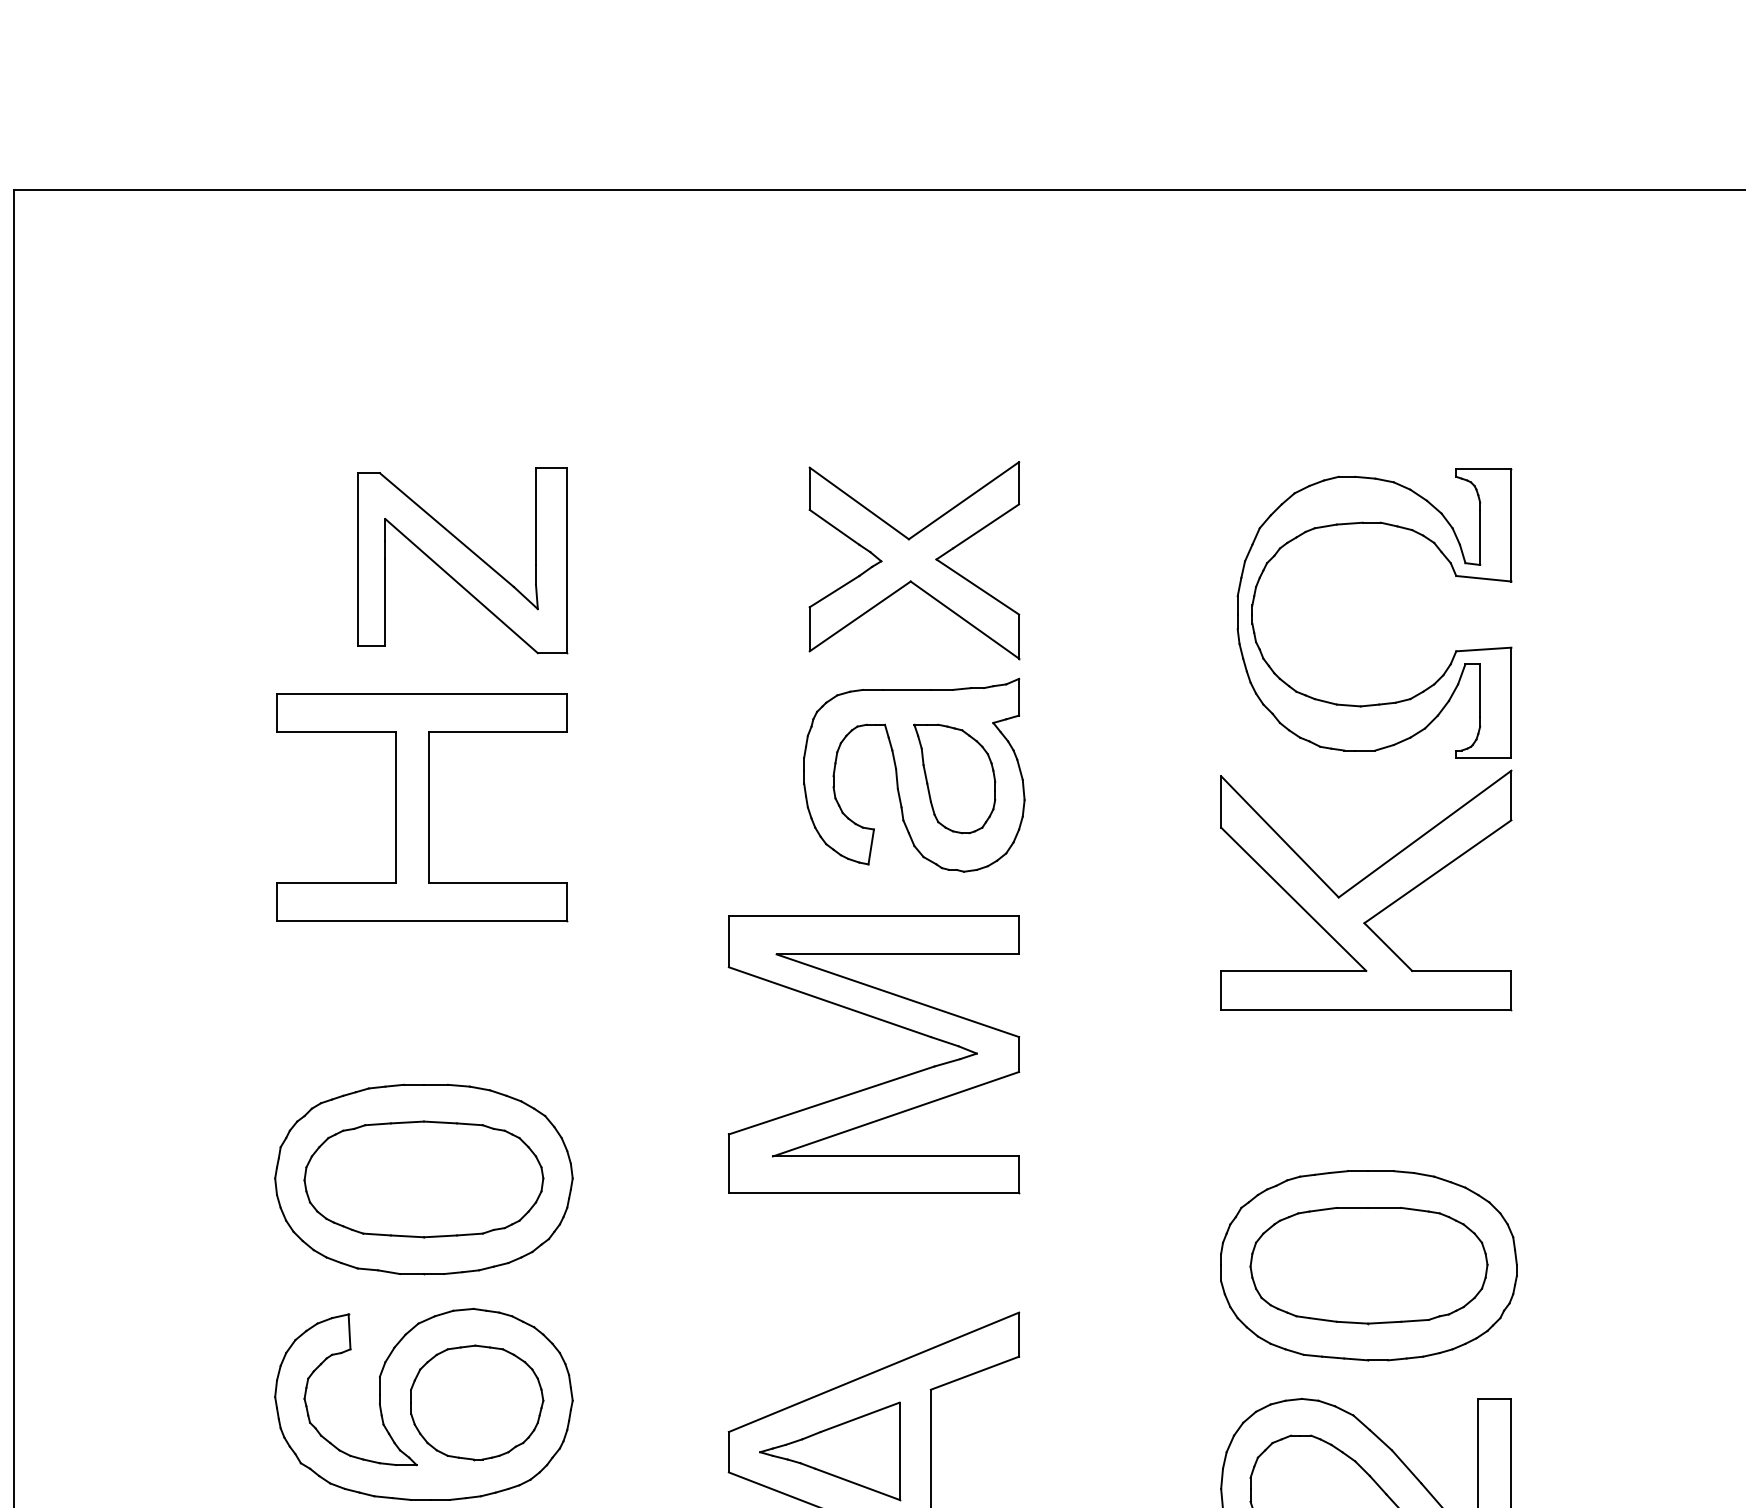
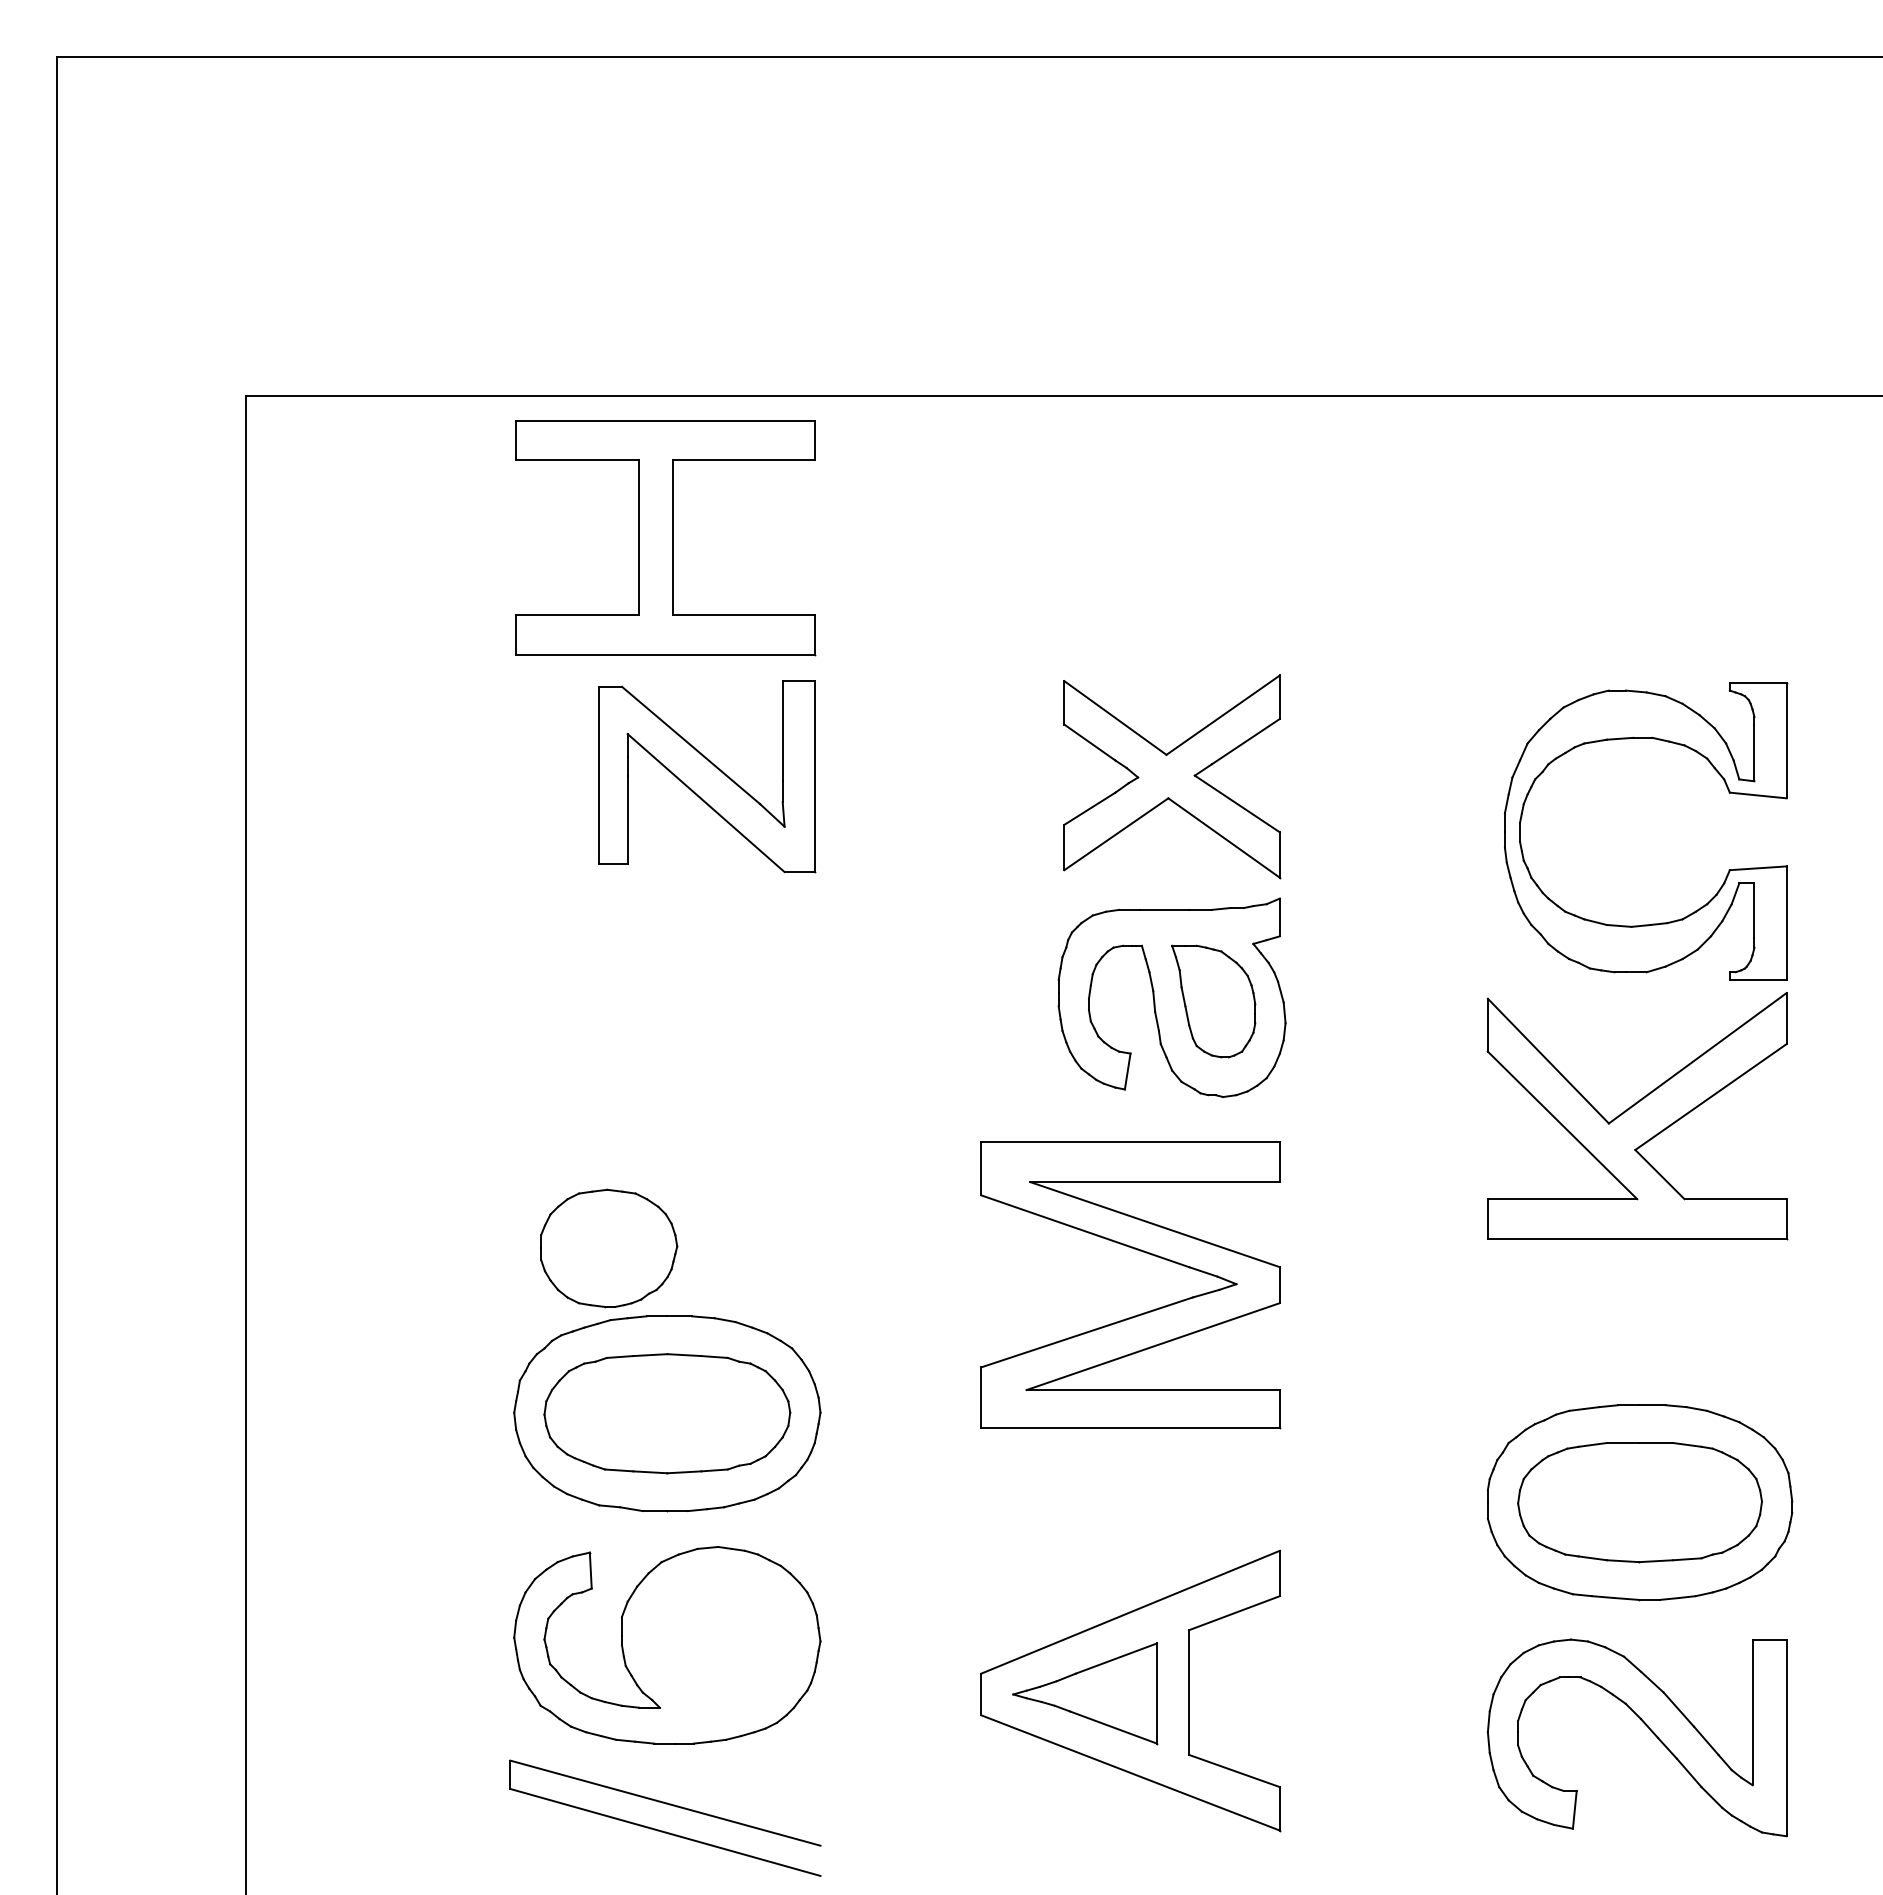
part: (422, 808) -> (665, 538), moved
part: (477, 1402) -> (609, 1248), moved

